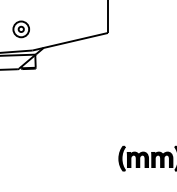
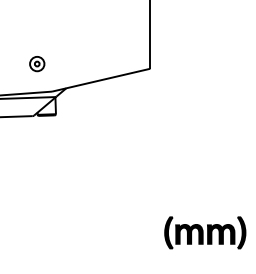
part: (21, 28) -> (37, 63), size x0.7

